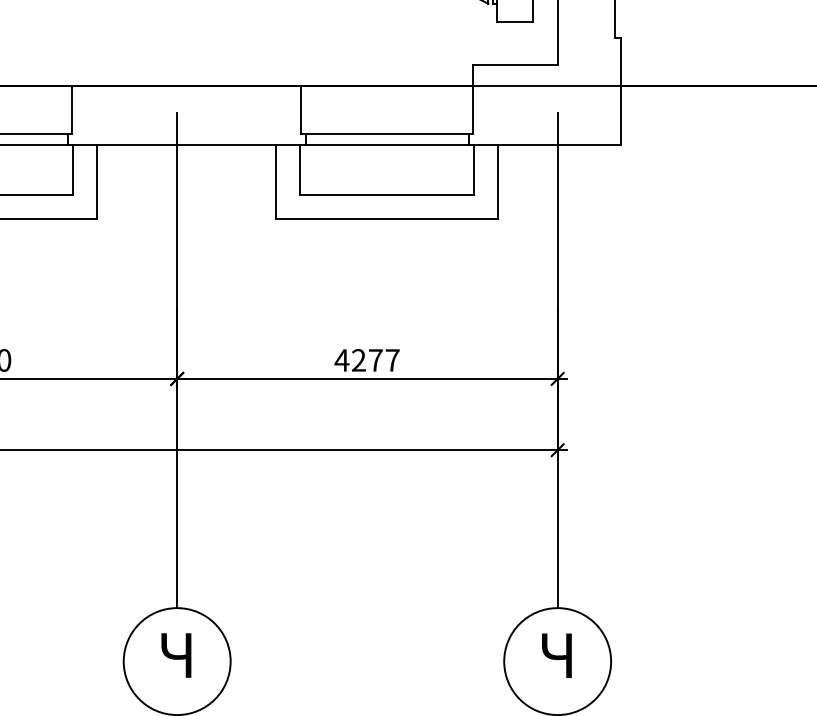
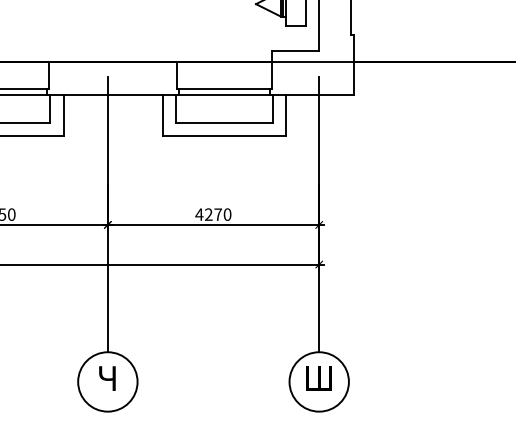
text: (392, 360) -> (227, 214), 4277 -> 4270
text: (556, 655) -> (318, 378), Ч -> Ш

